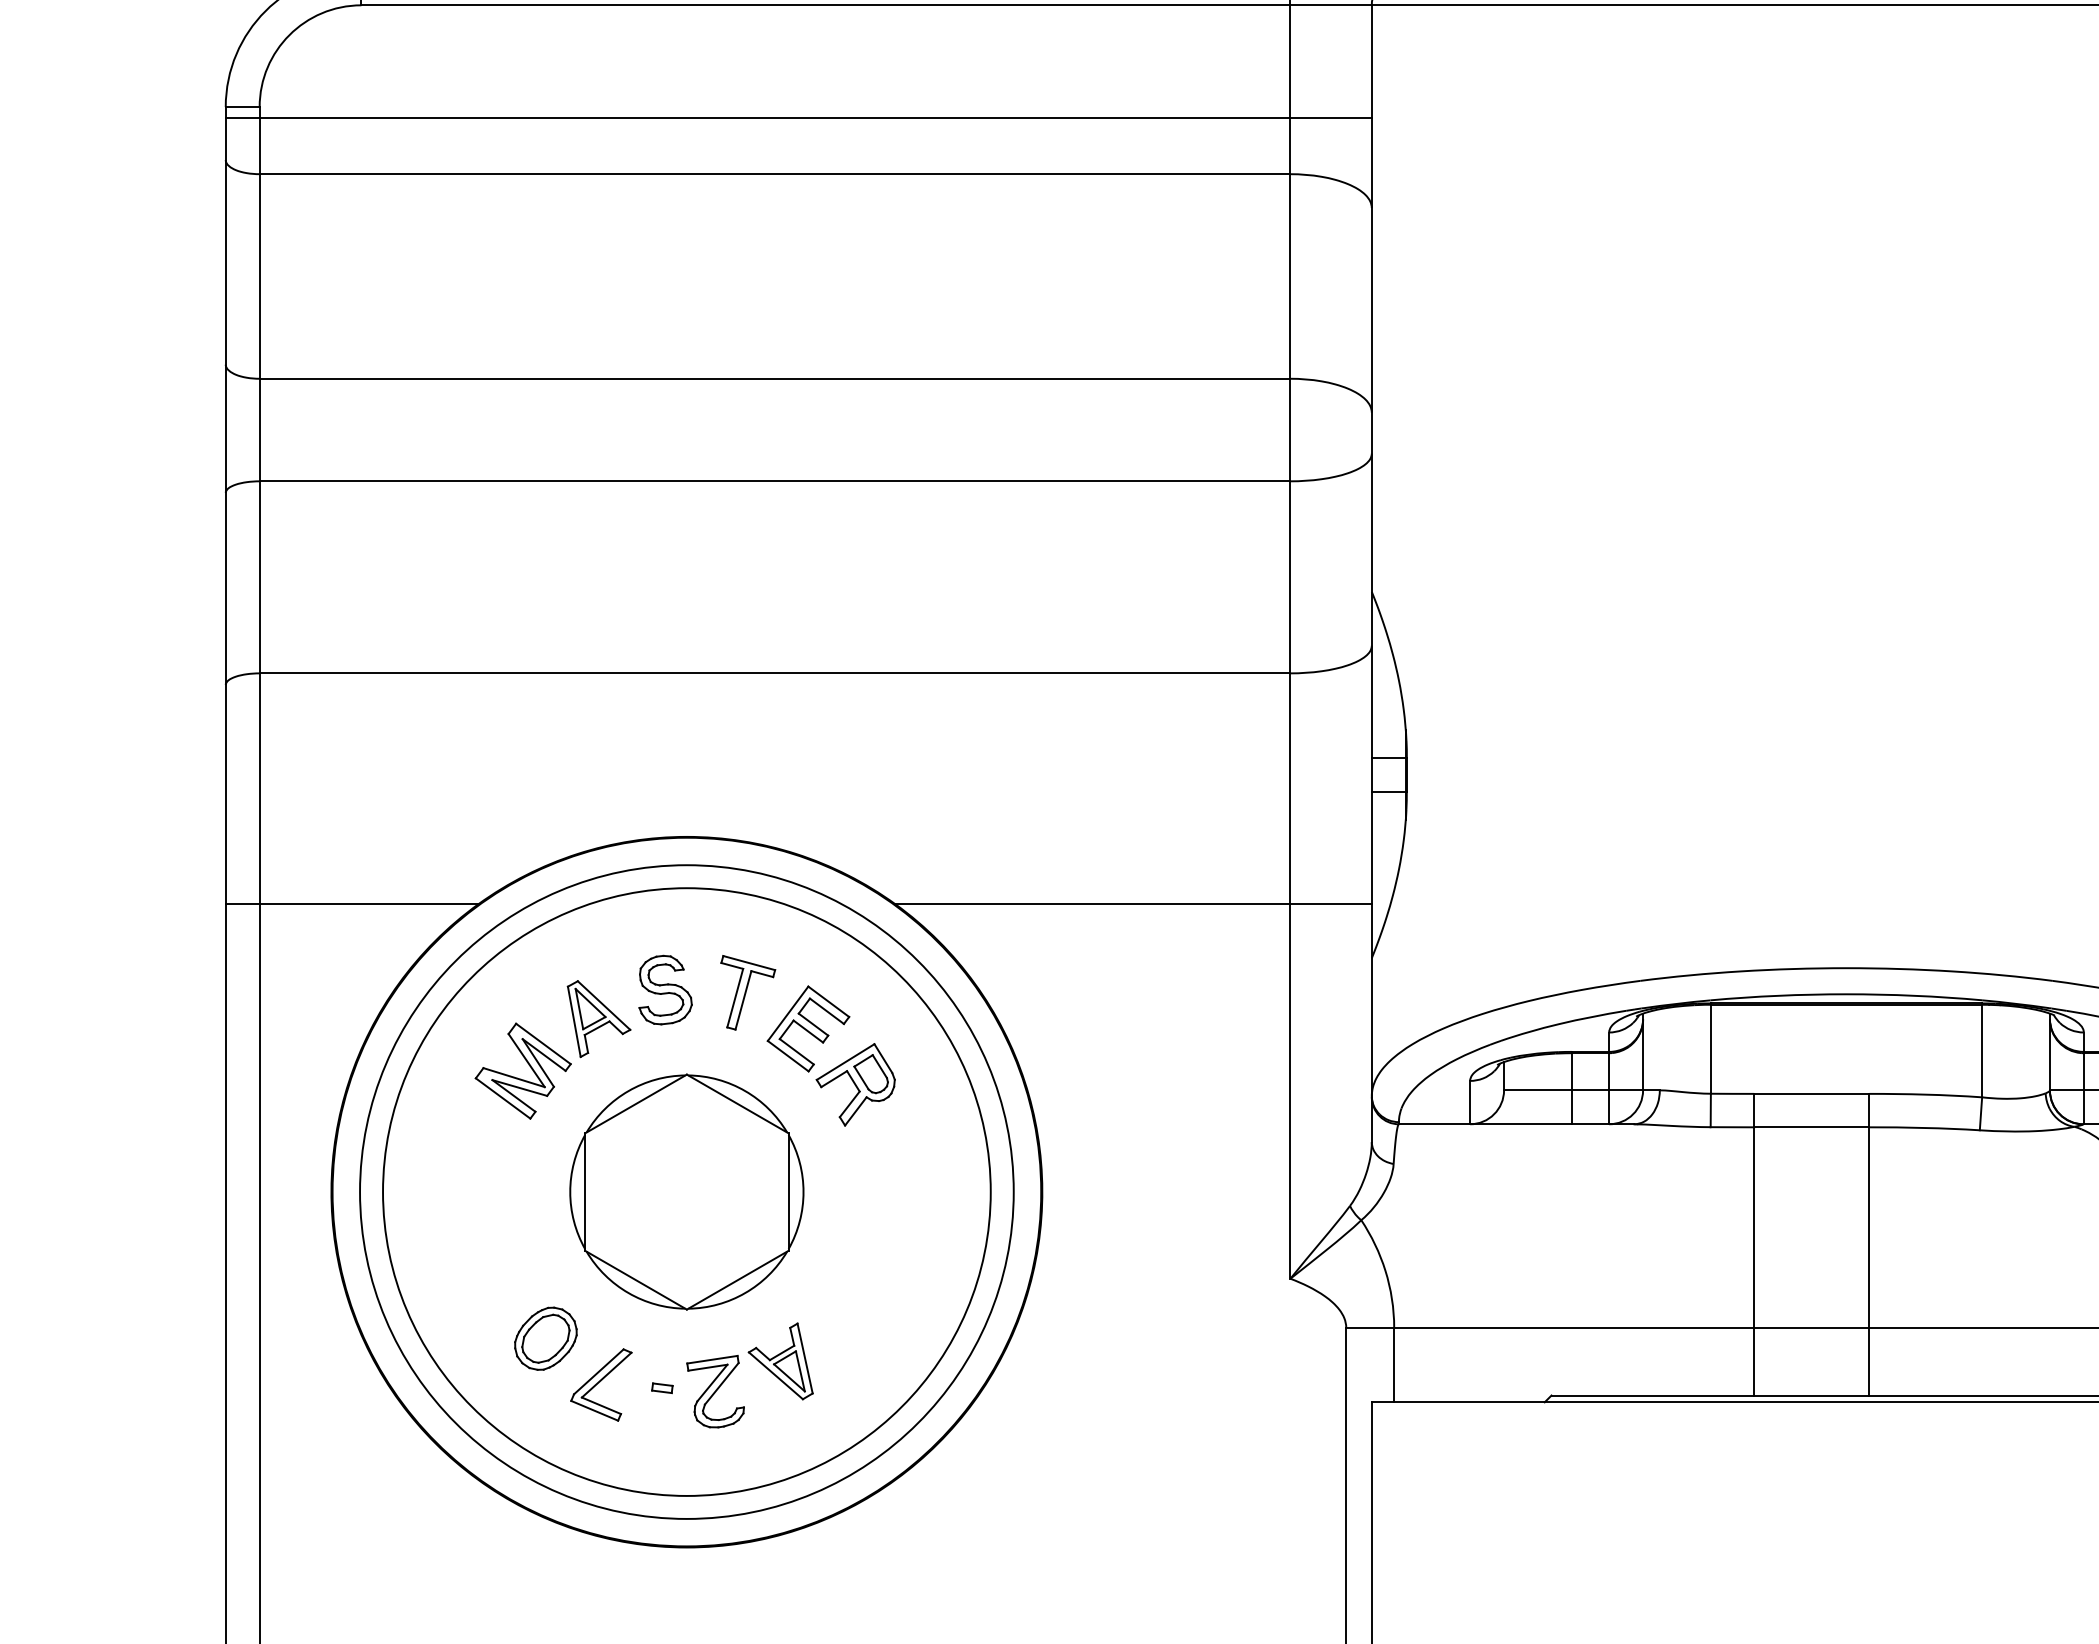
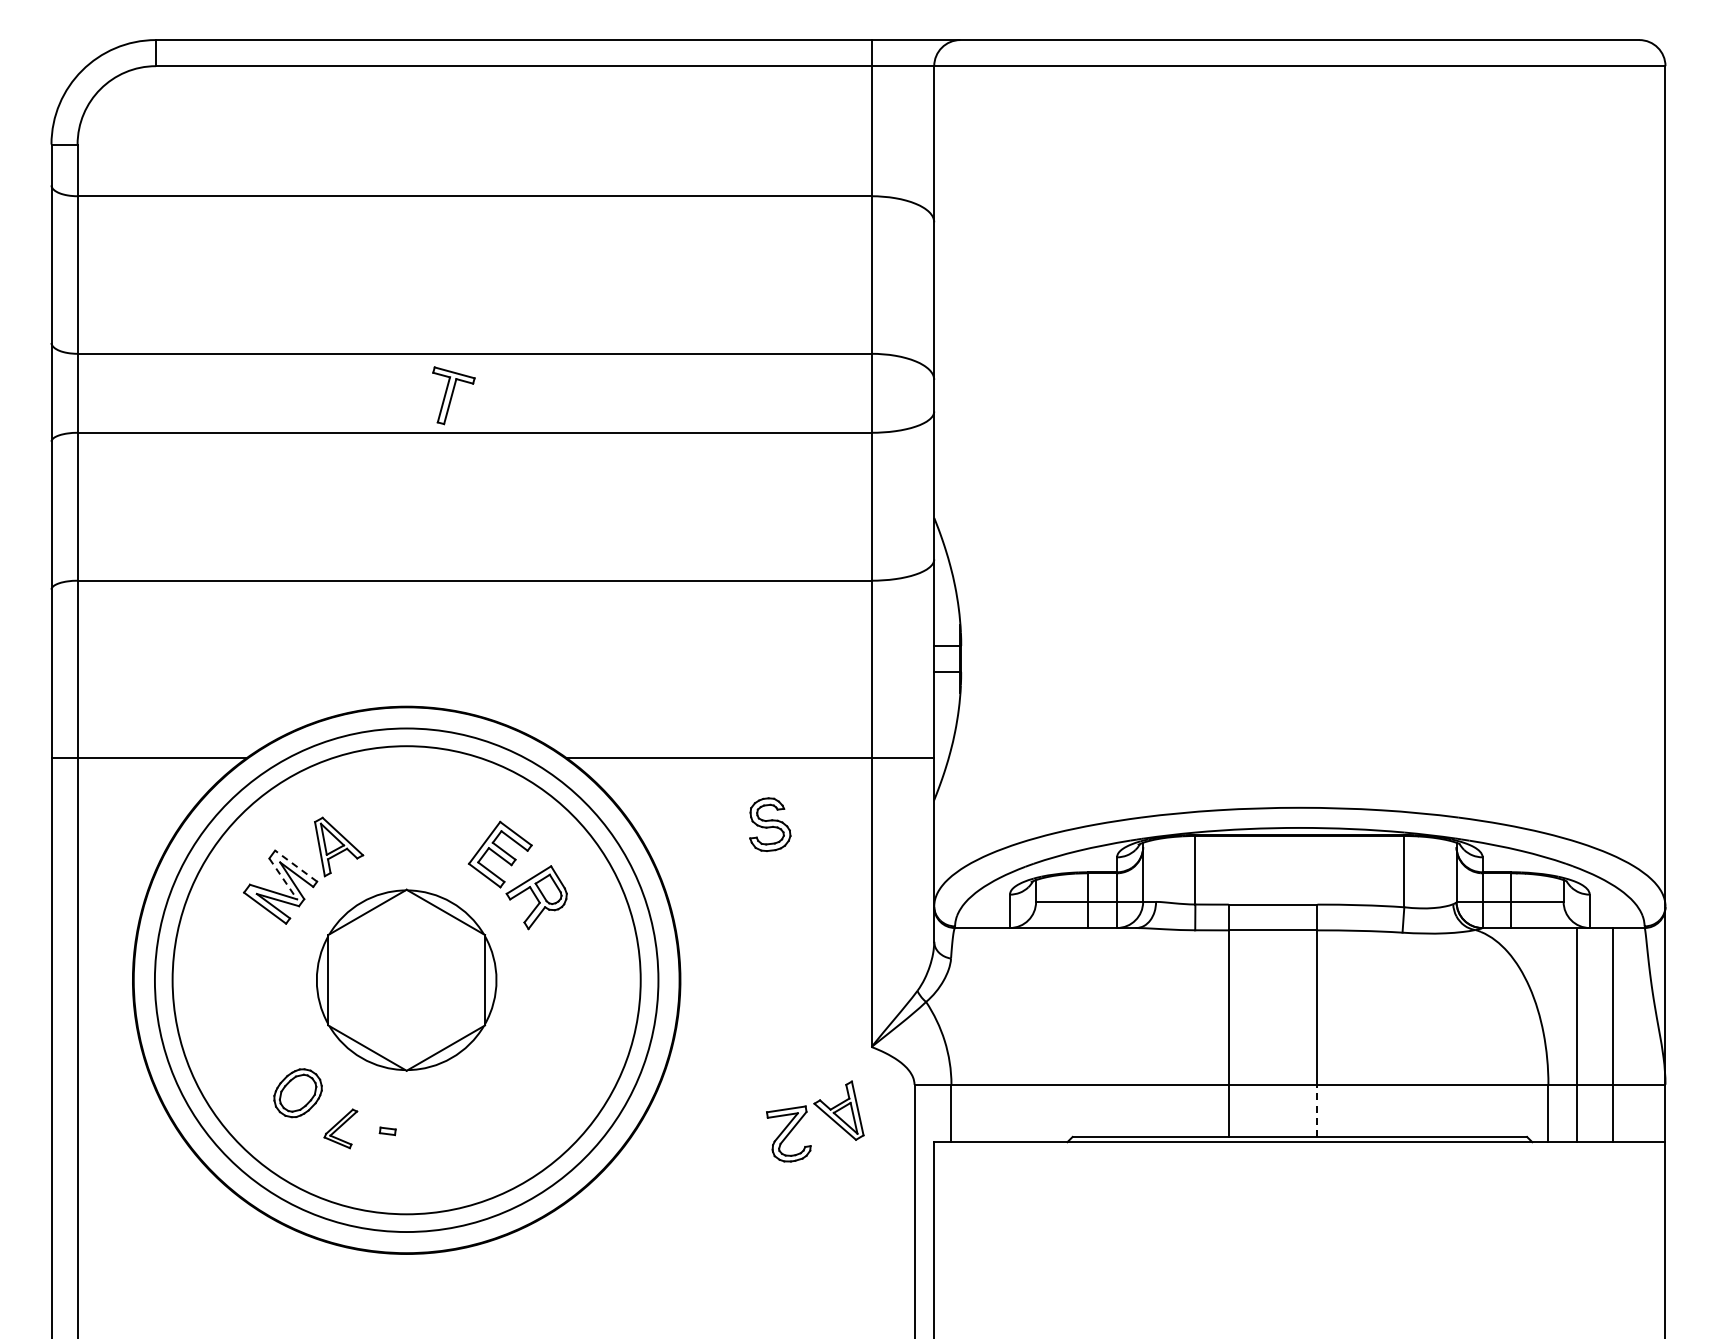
line: (798, 117) -> (492, 152), removed
part: (665, 989) -> (770, 824), moved
part: (747, 992) -> (453, 395), moved
line: (542, 1043) -> (295, 865), solid -> dashed
line: (526, 1059) -> (283, 878), solid -> dashed
line: (1869, 1361) -> (1317, 1110), solid -> dashed
part: (758, 1362) -> (821, 1111), moved
part: (600, 1384) -> (340, 1128), size x0.7

